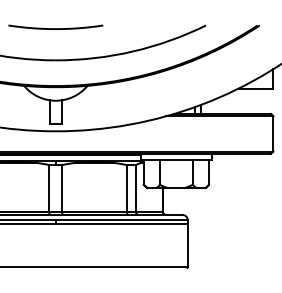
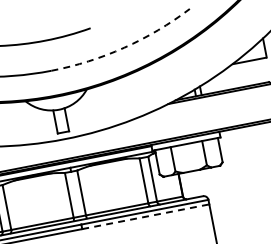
arc: (132, 51) -> (123, 47), solid -> dashed
line: (121, 224) -> (145, 216), solid -> dashed

